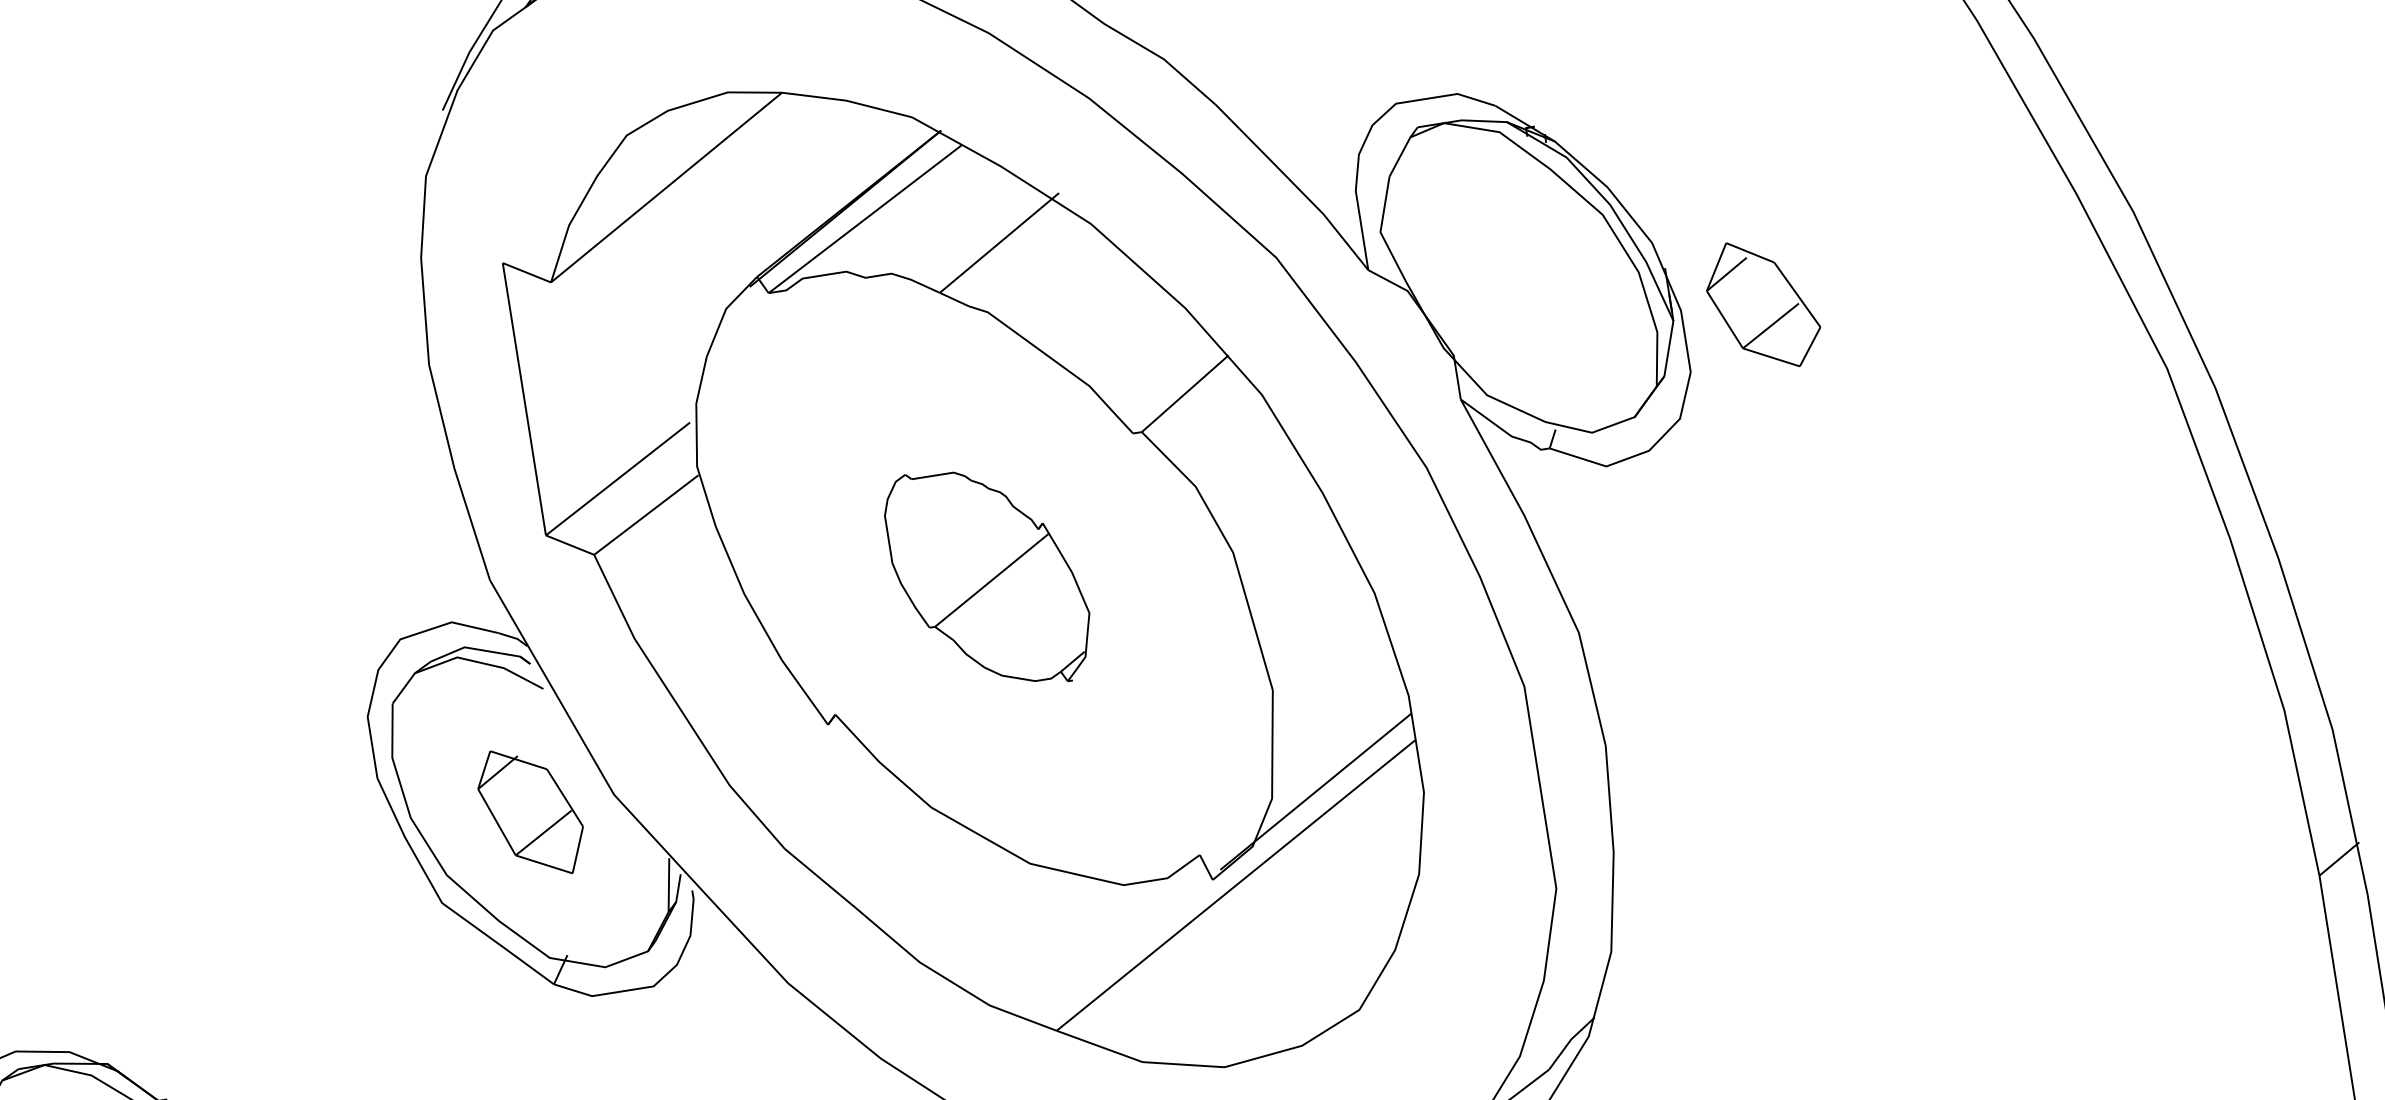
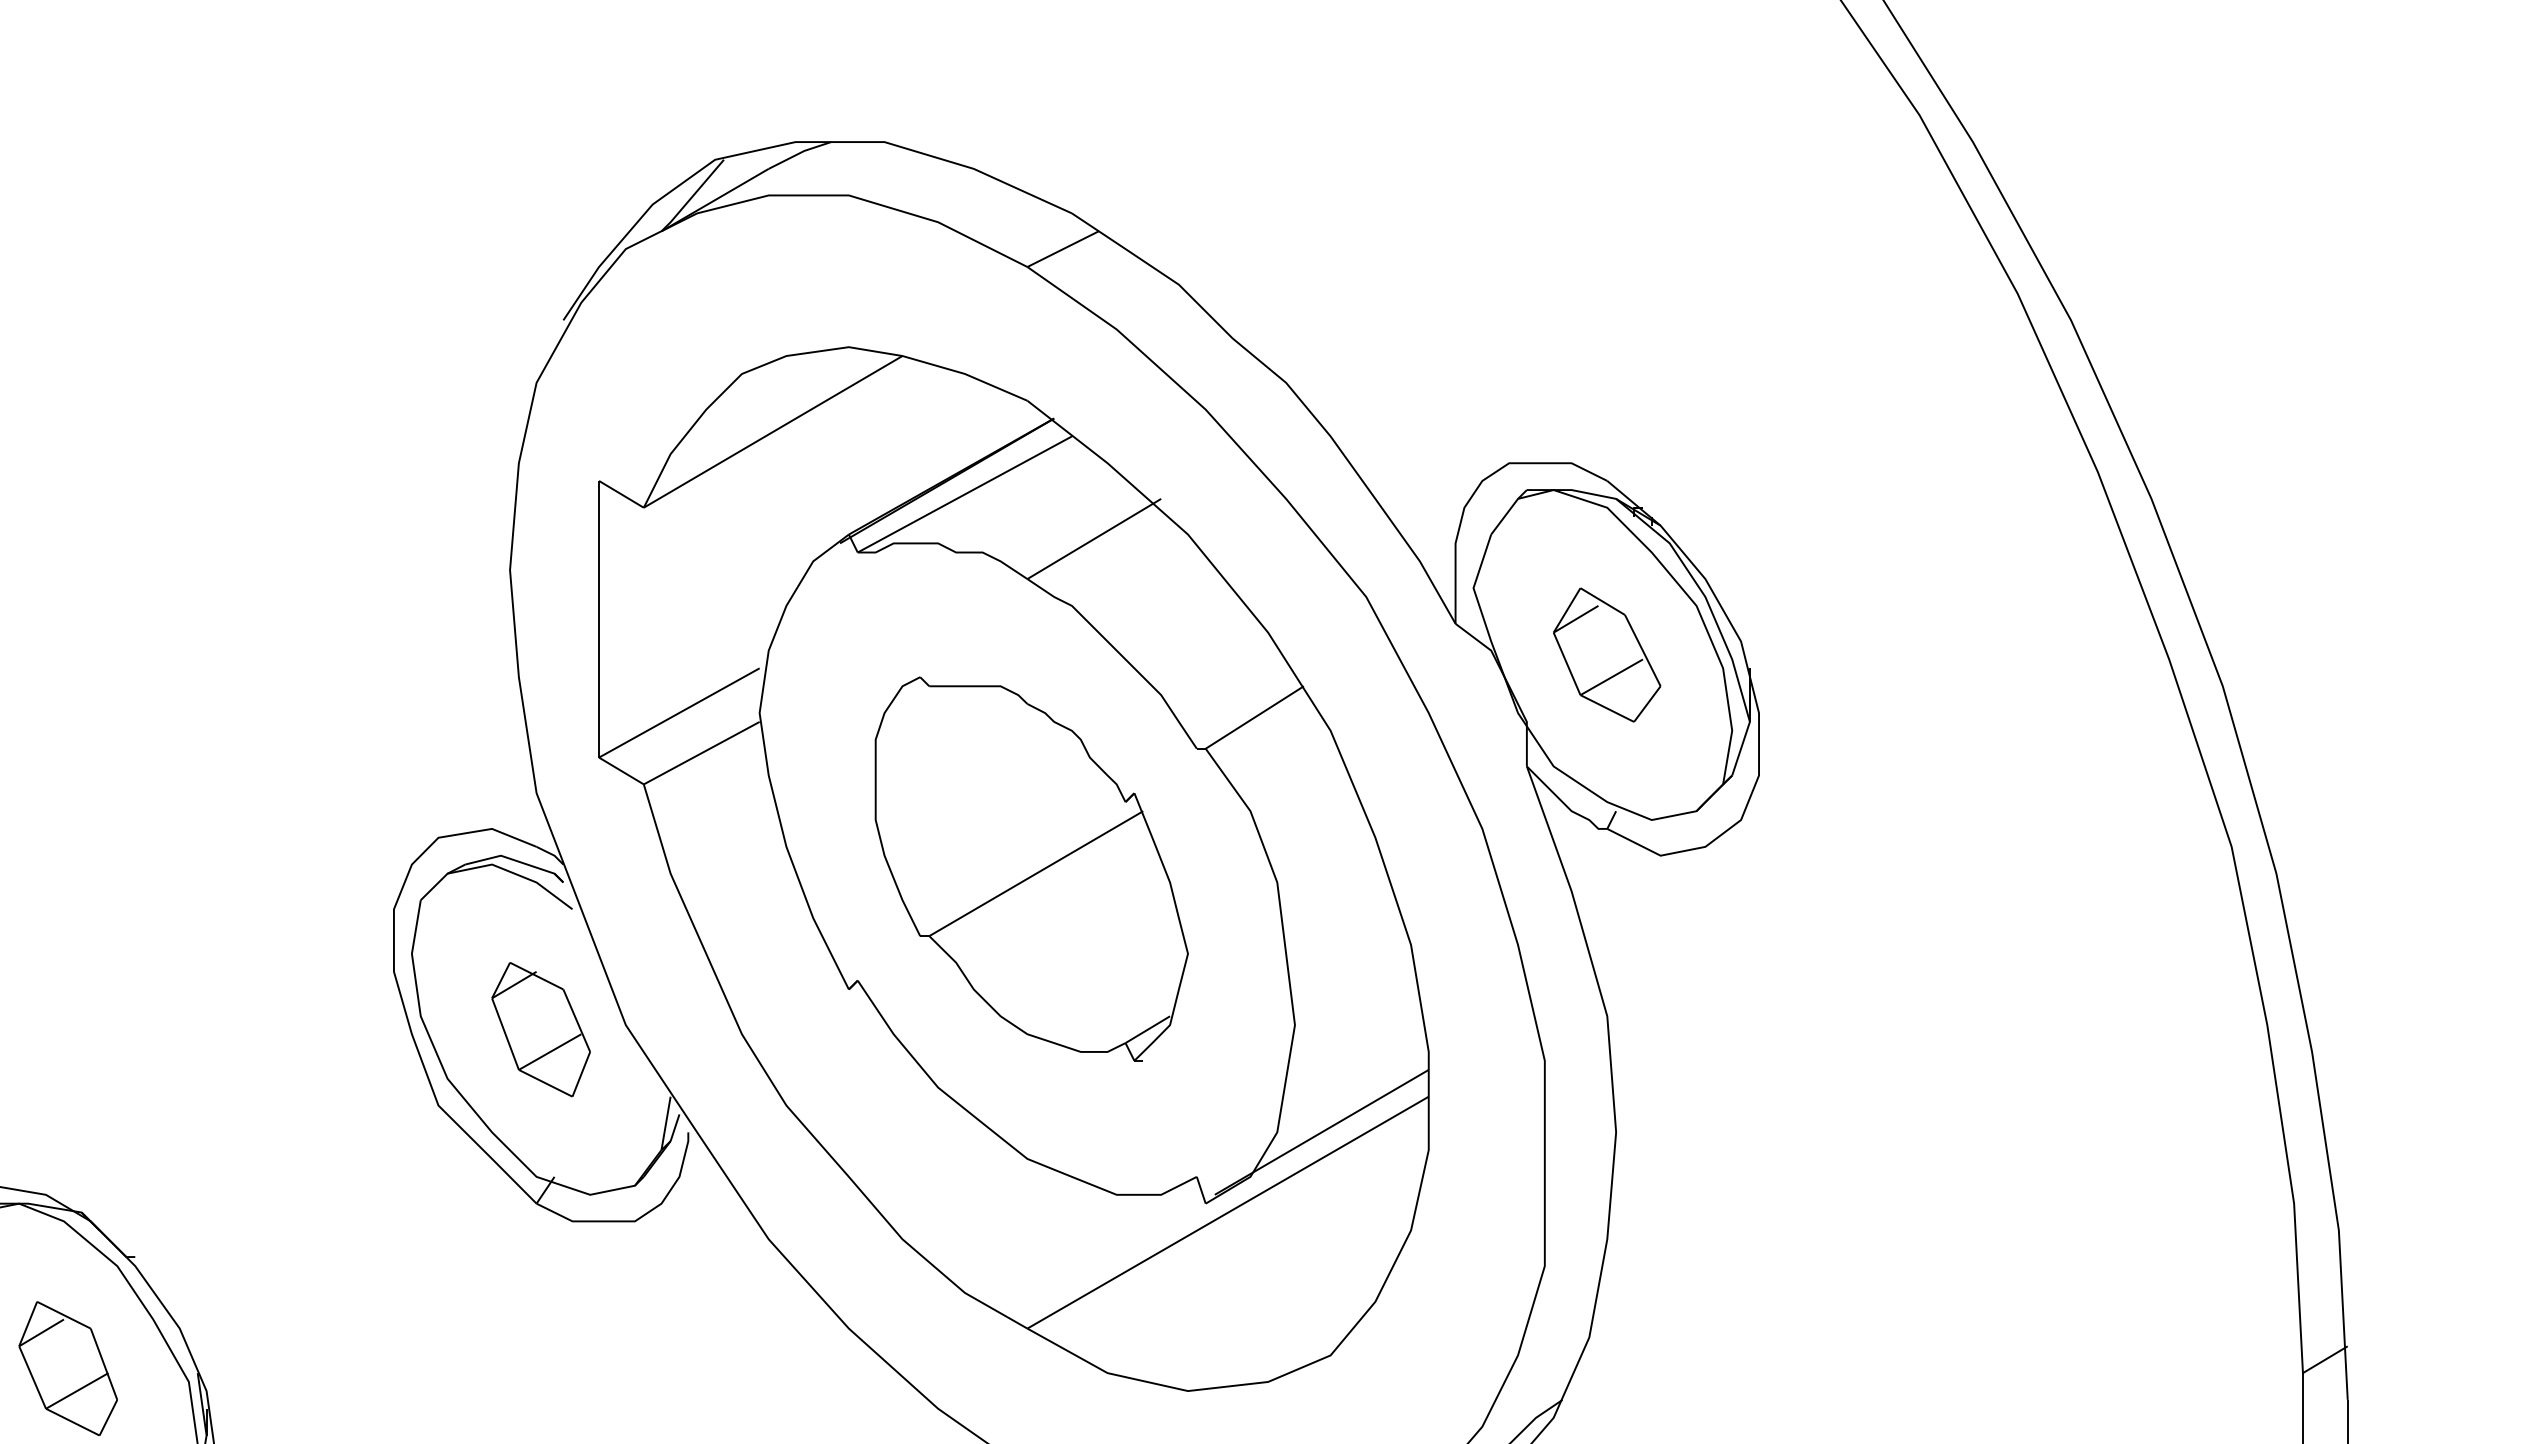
part: (1763, 304) -> (1607, 654), moved
part: (988, 577) -> (1031, 868), size x1.67

